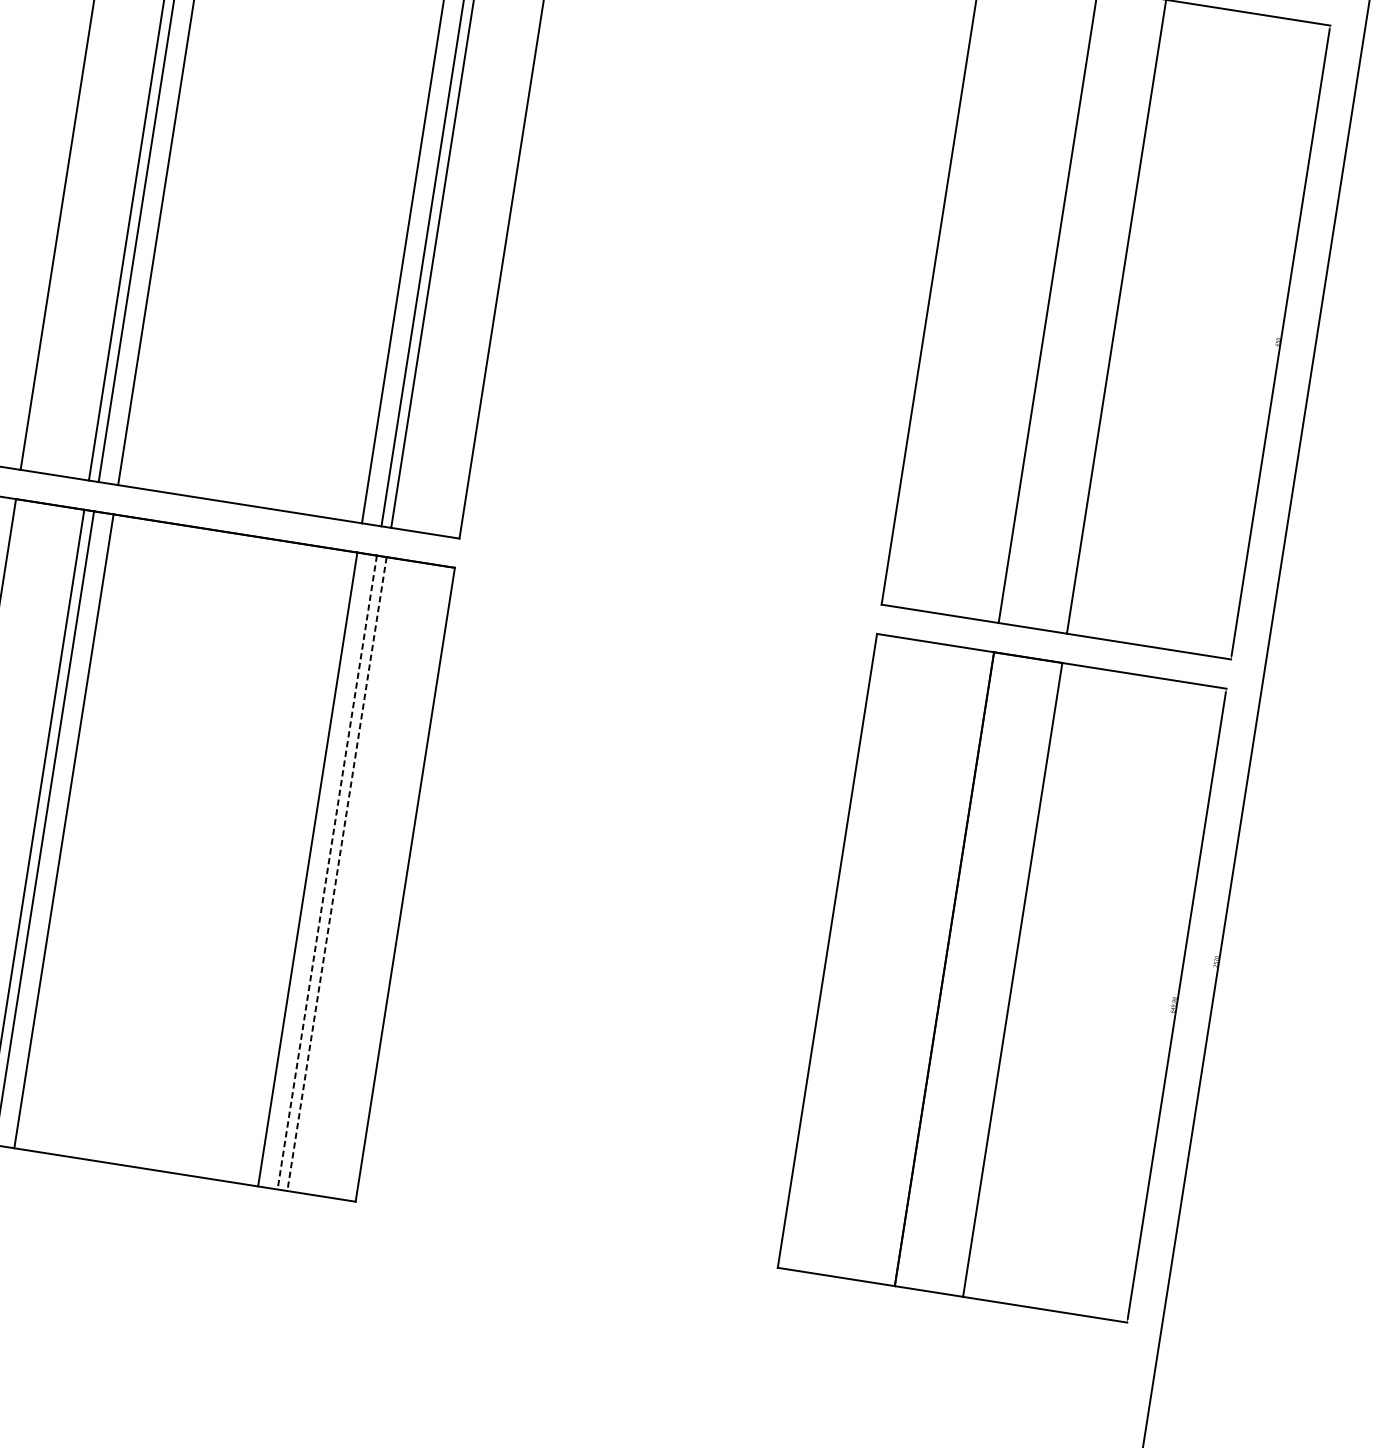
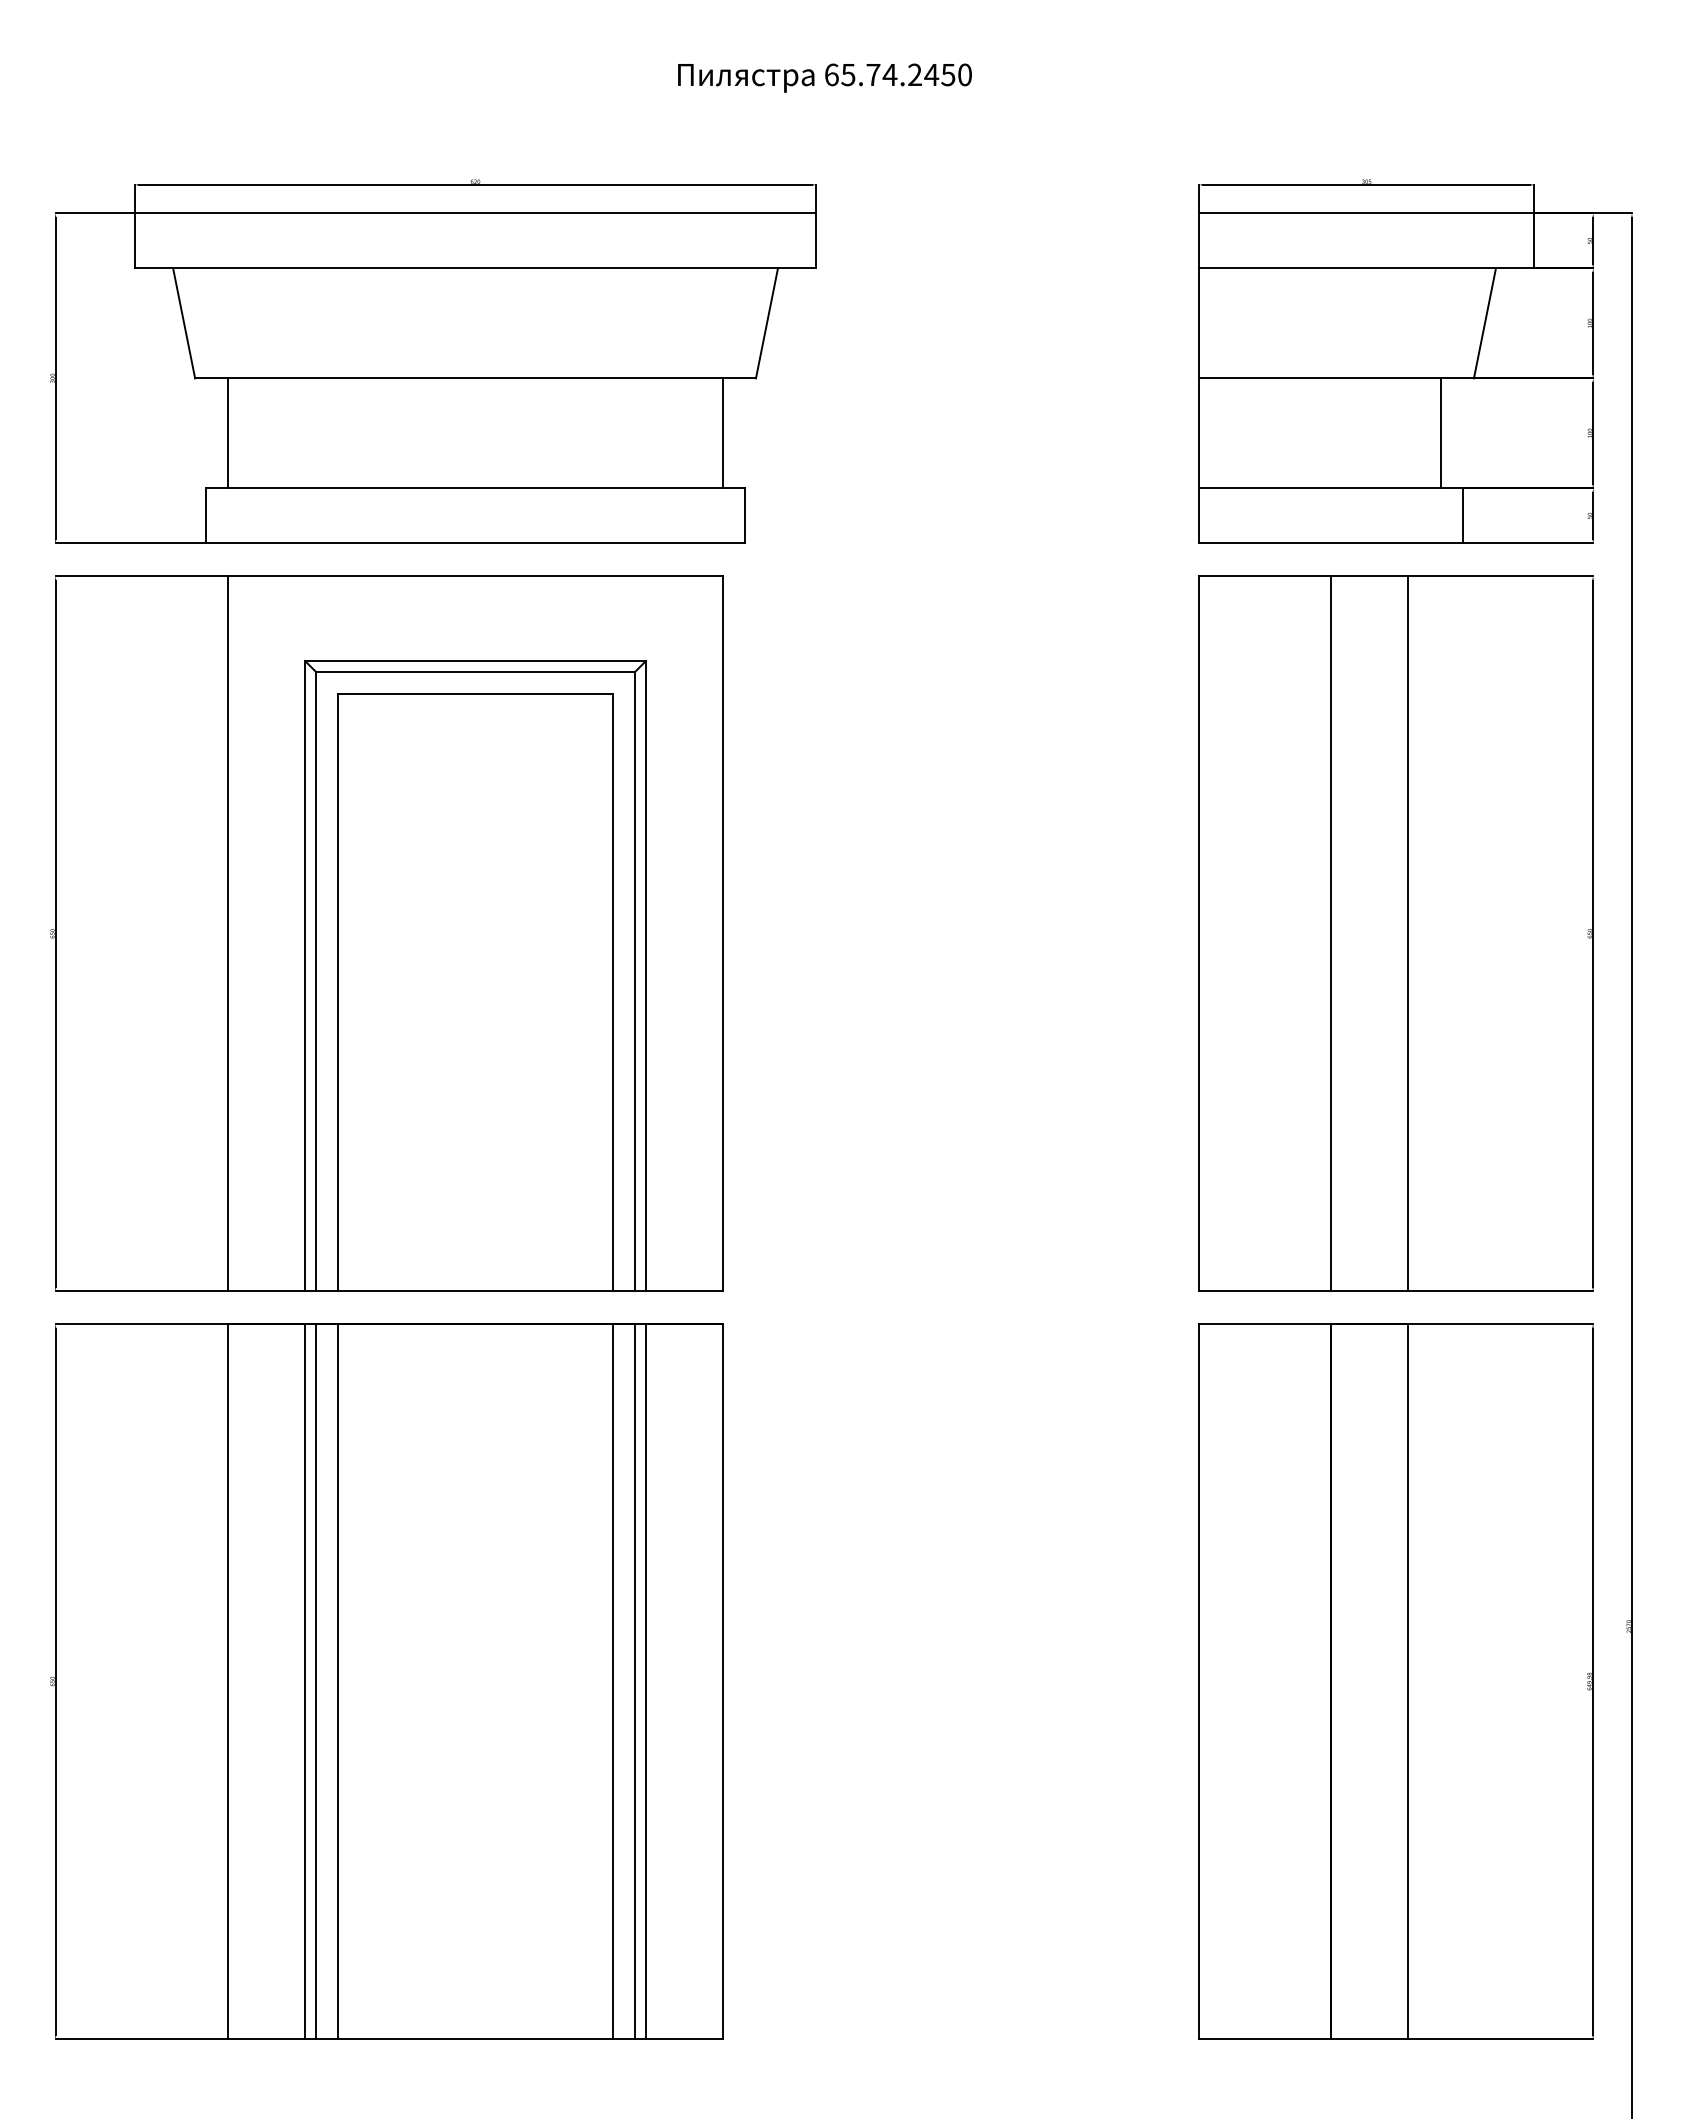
line: (327, 873) -> (635, 1682), dashed -> solid
line: (337, 875) -> (646, 1682), dashed -> solid

